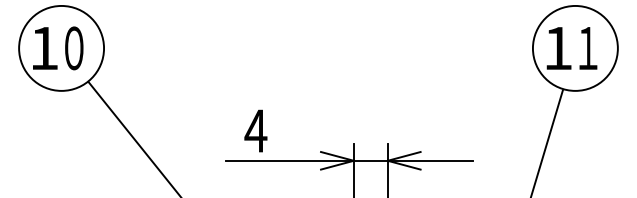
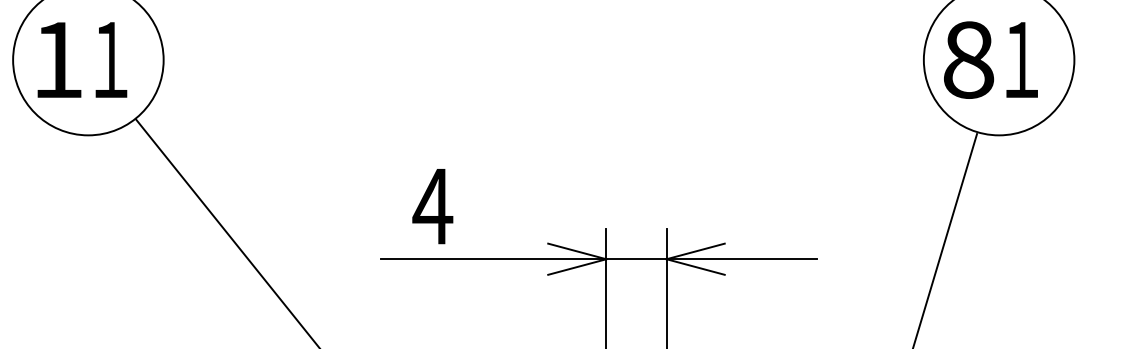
text: (74, 48) -> (111, 60), ０ -> １
text: (558, 48) -> (969, 60), 1 -> 8

